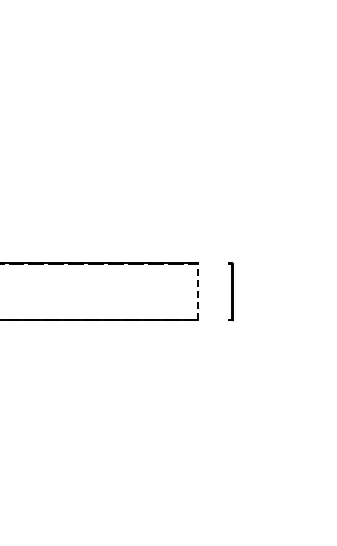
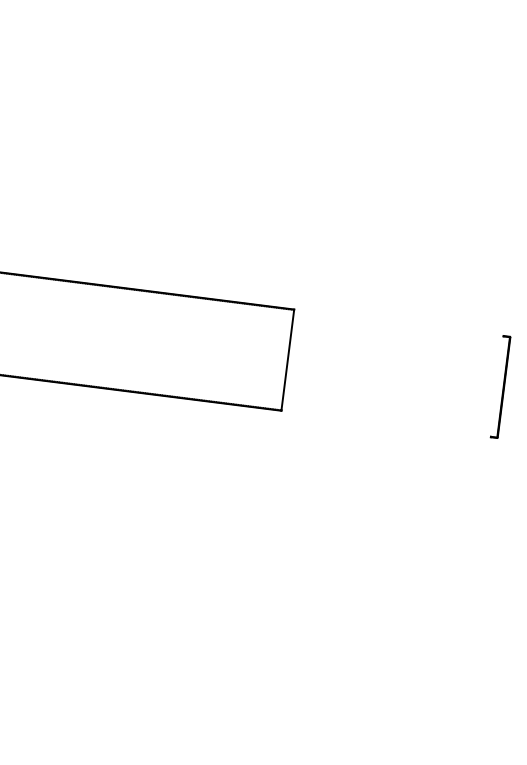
line: (197, 291) -> (287, 359), dashed -> solid
part: (230, 291) -> (500, 386), moved

